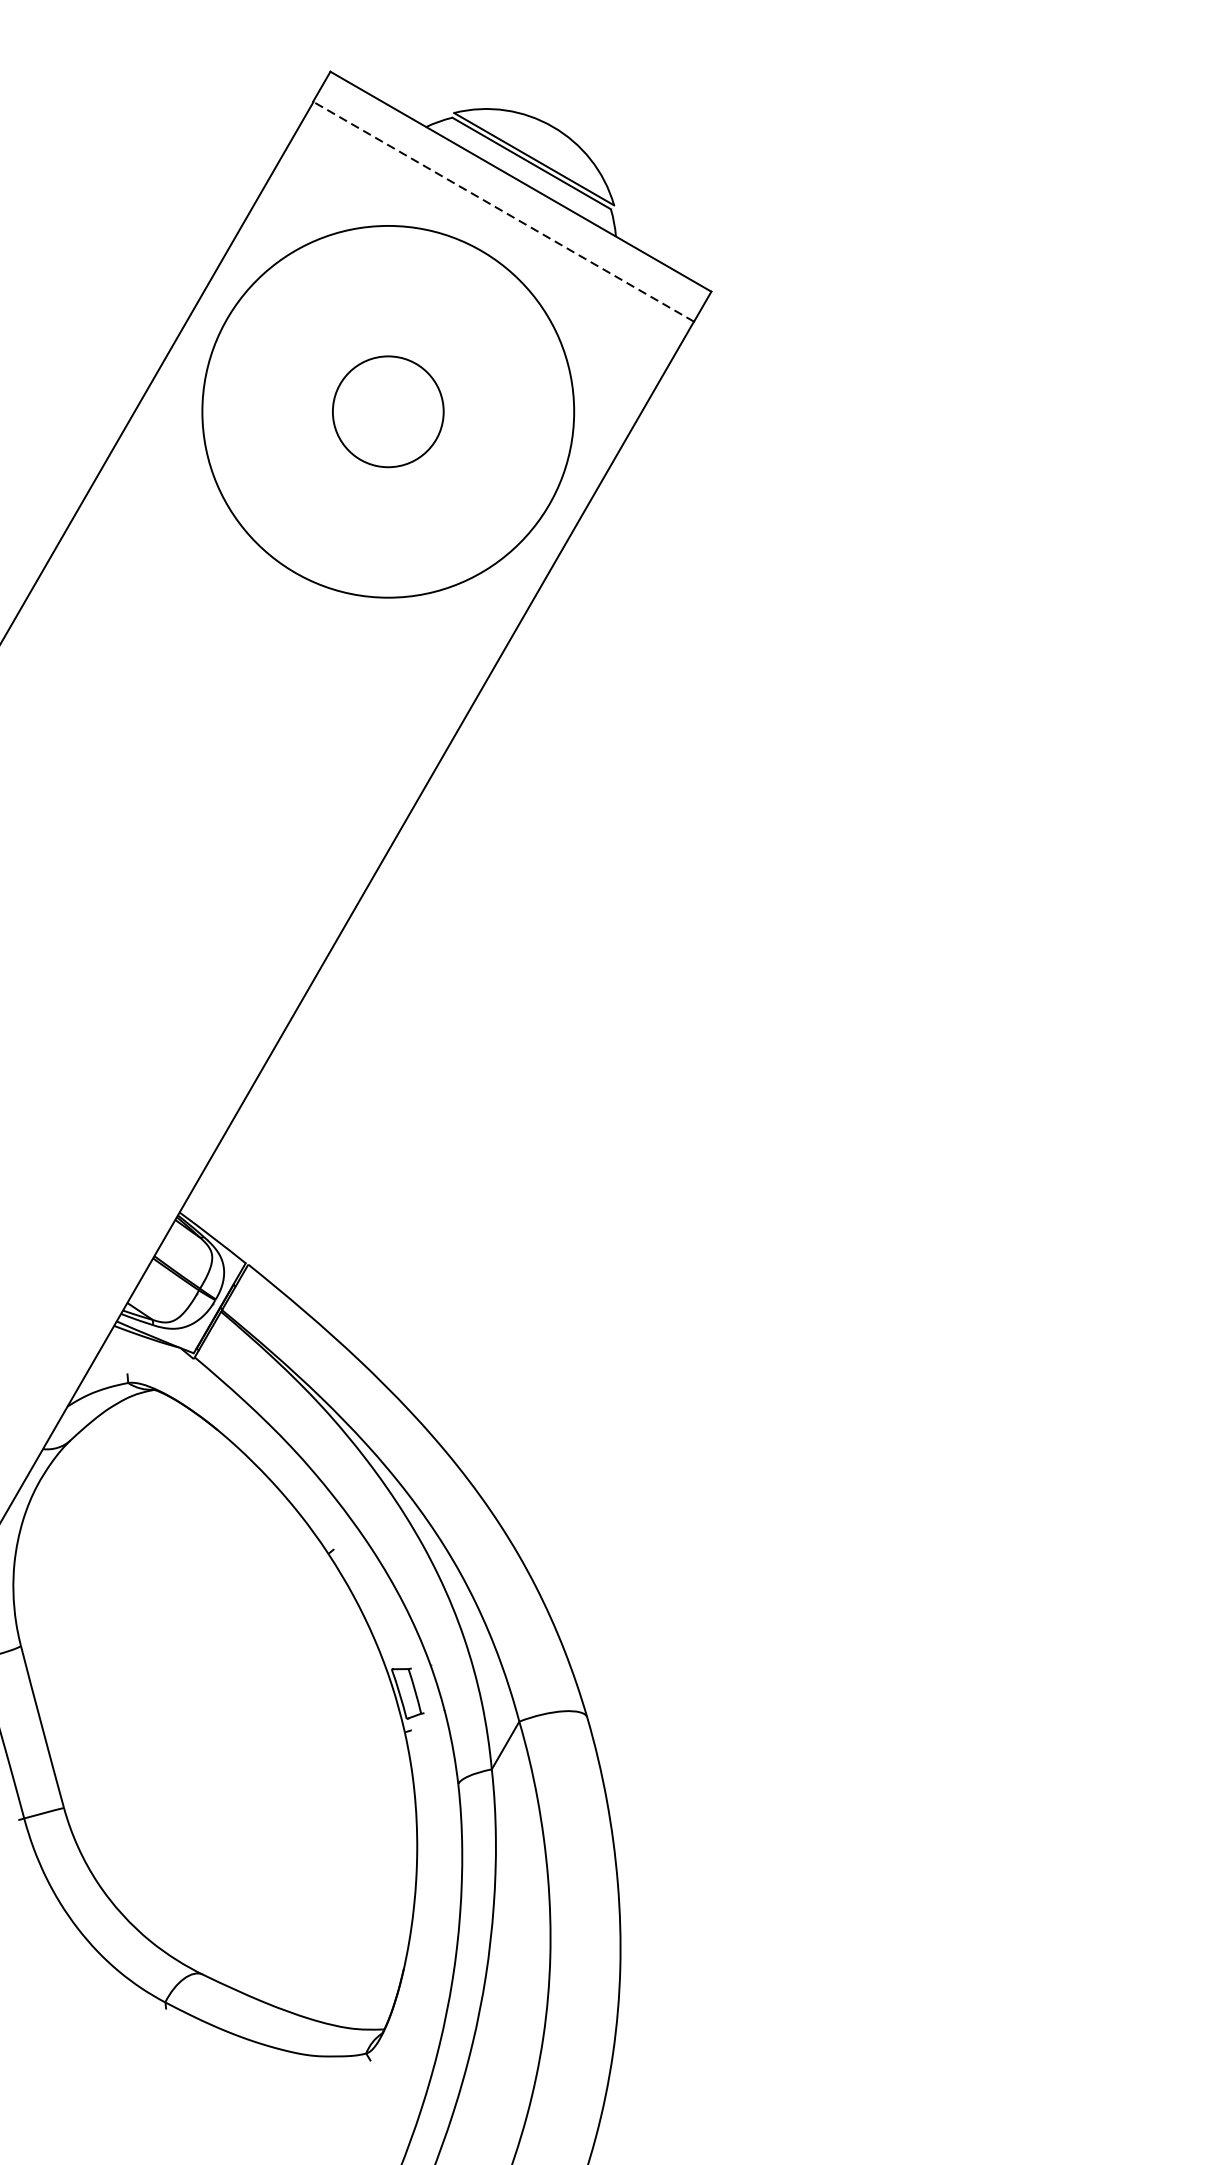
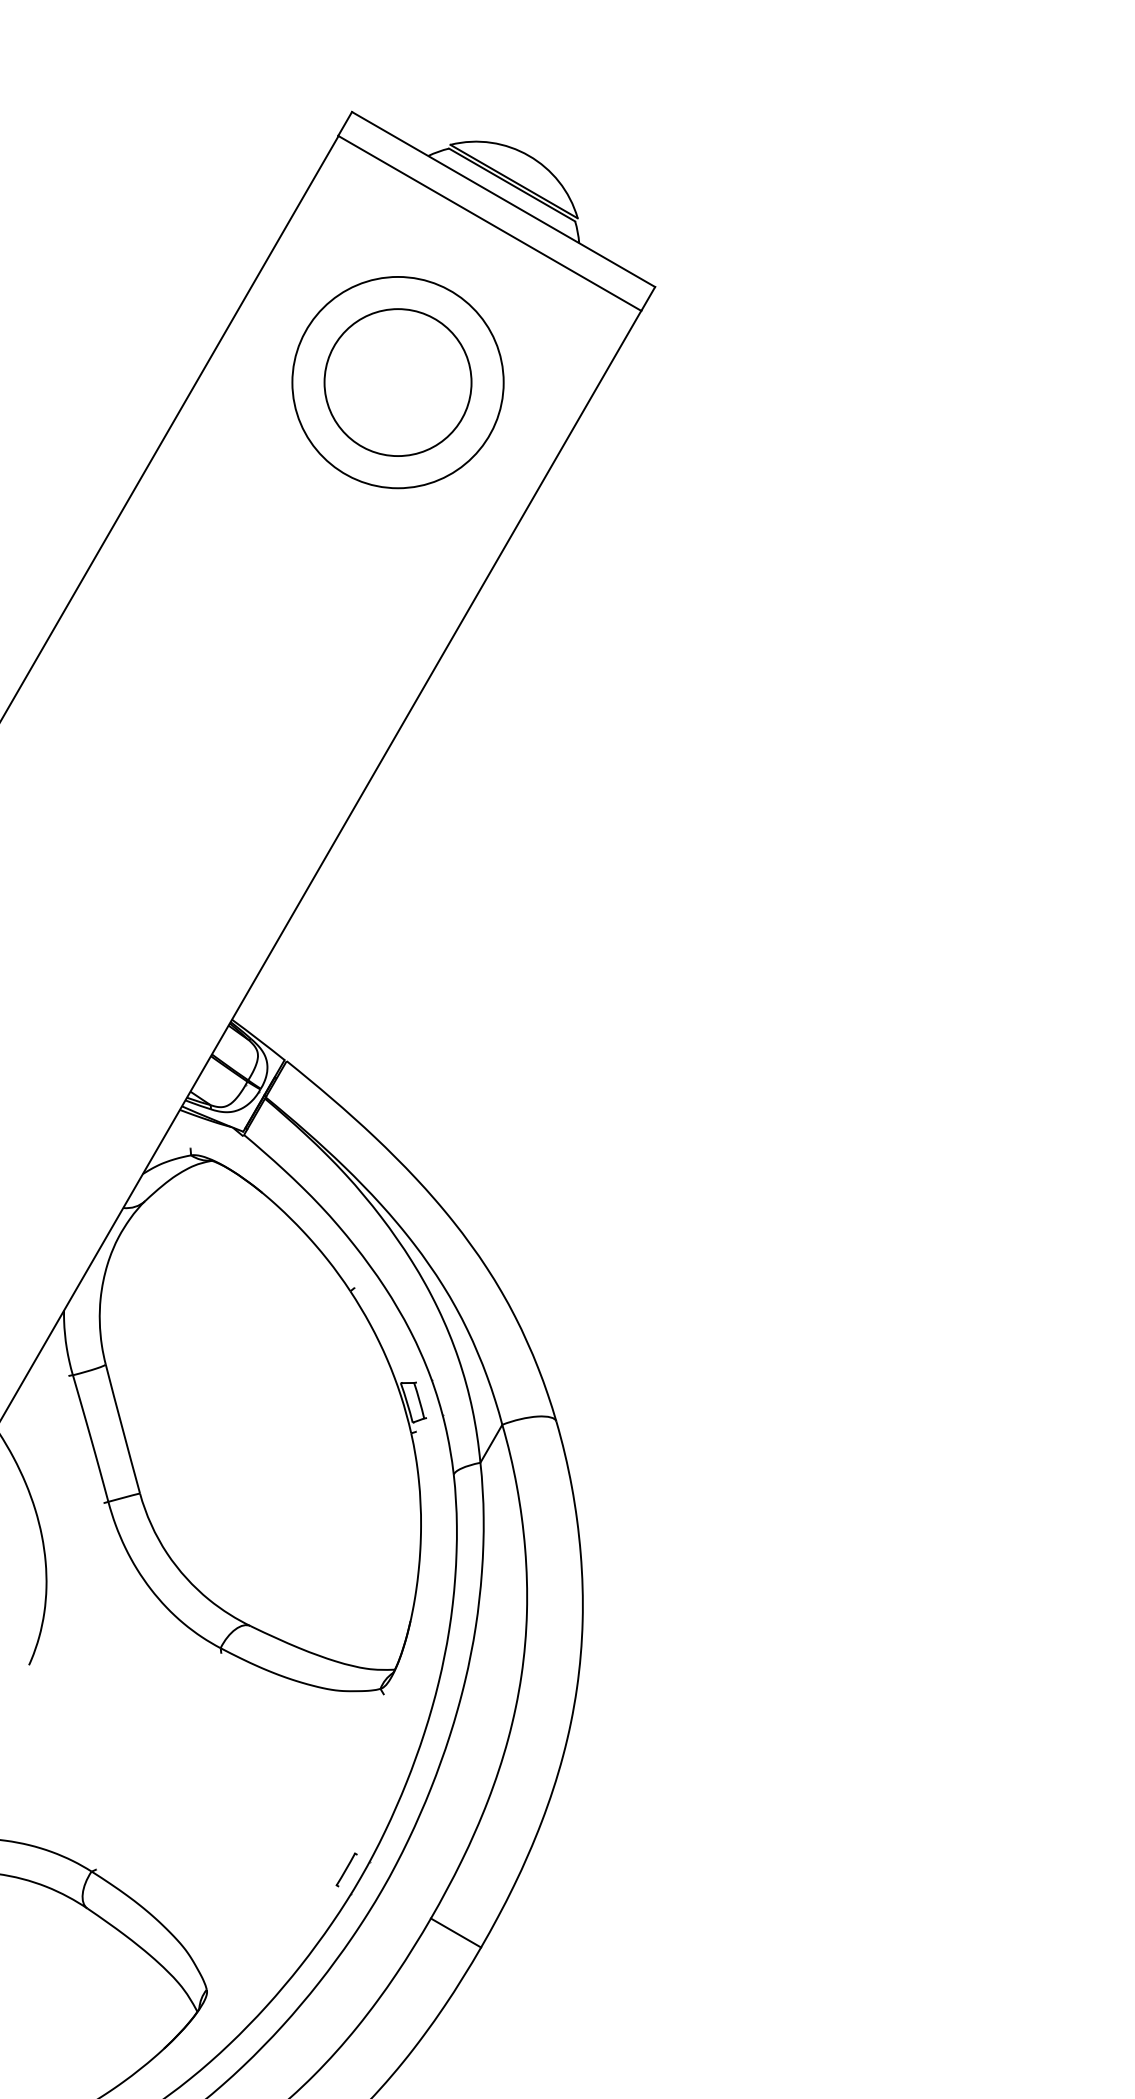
line: (503, 211) -> (489, 223), dashed -> solid
circle: (387, 411) -> (397, 382), size x0.71
circle: (387, 411) -> (397, 382), size x1.67

